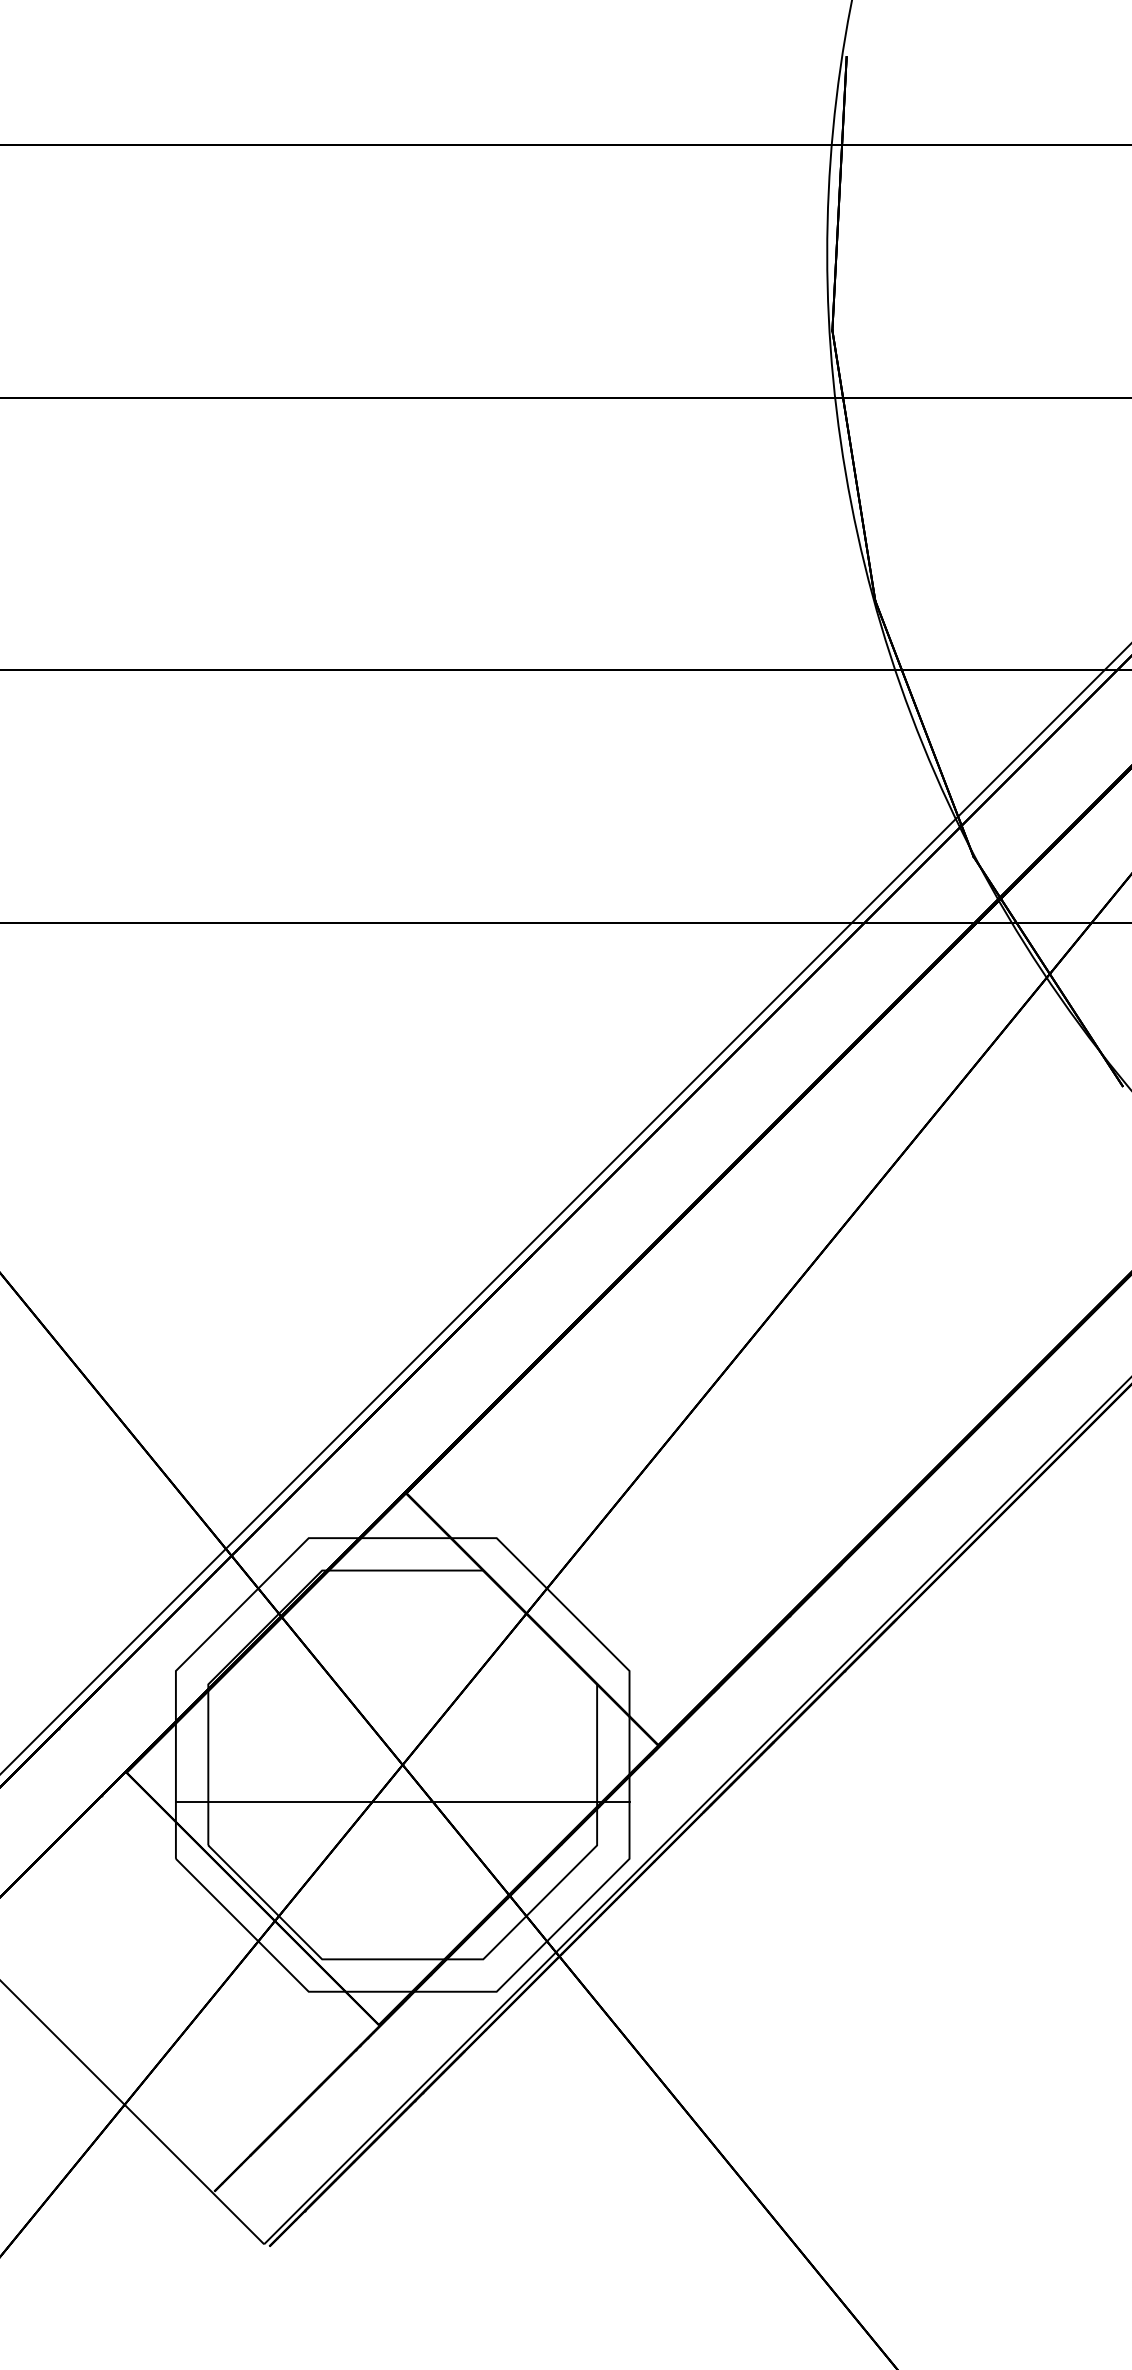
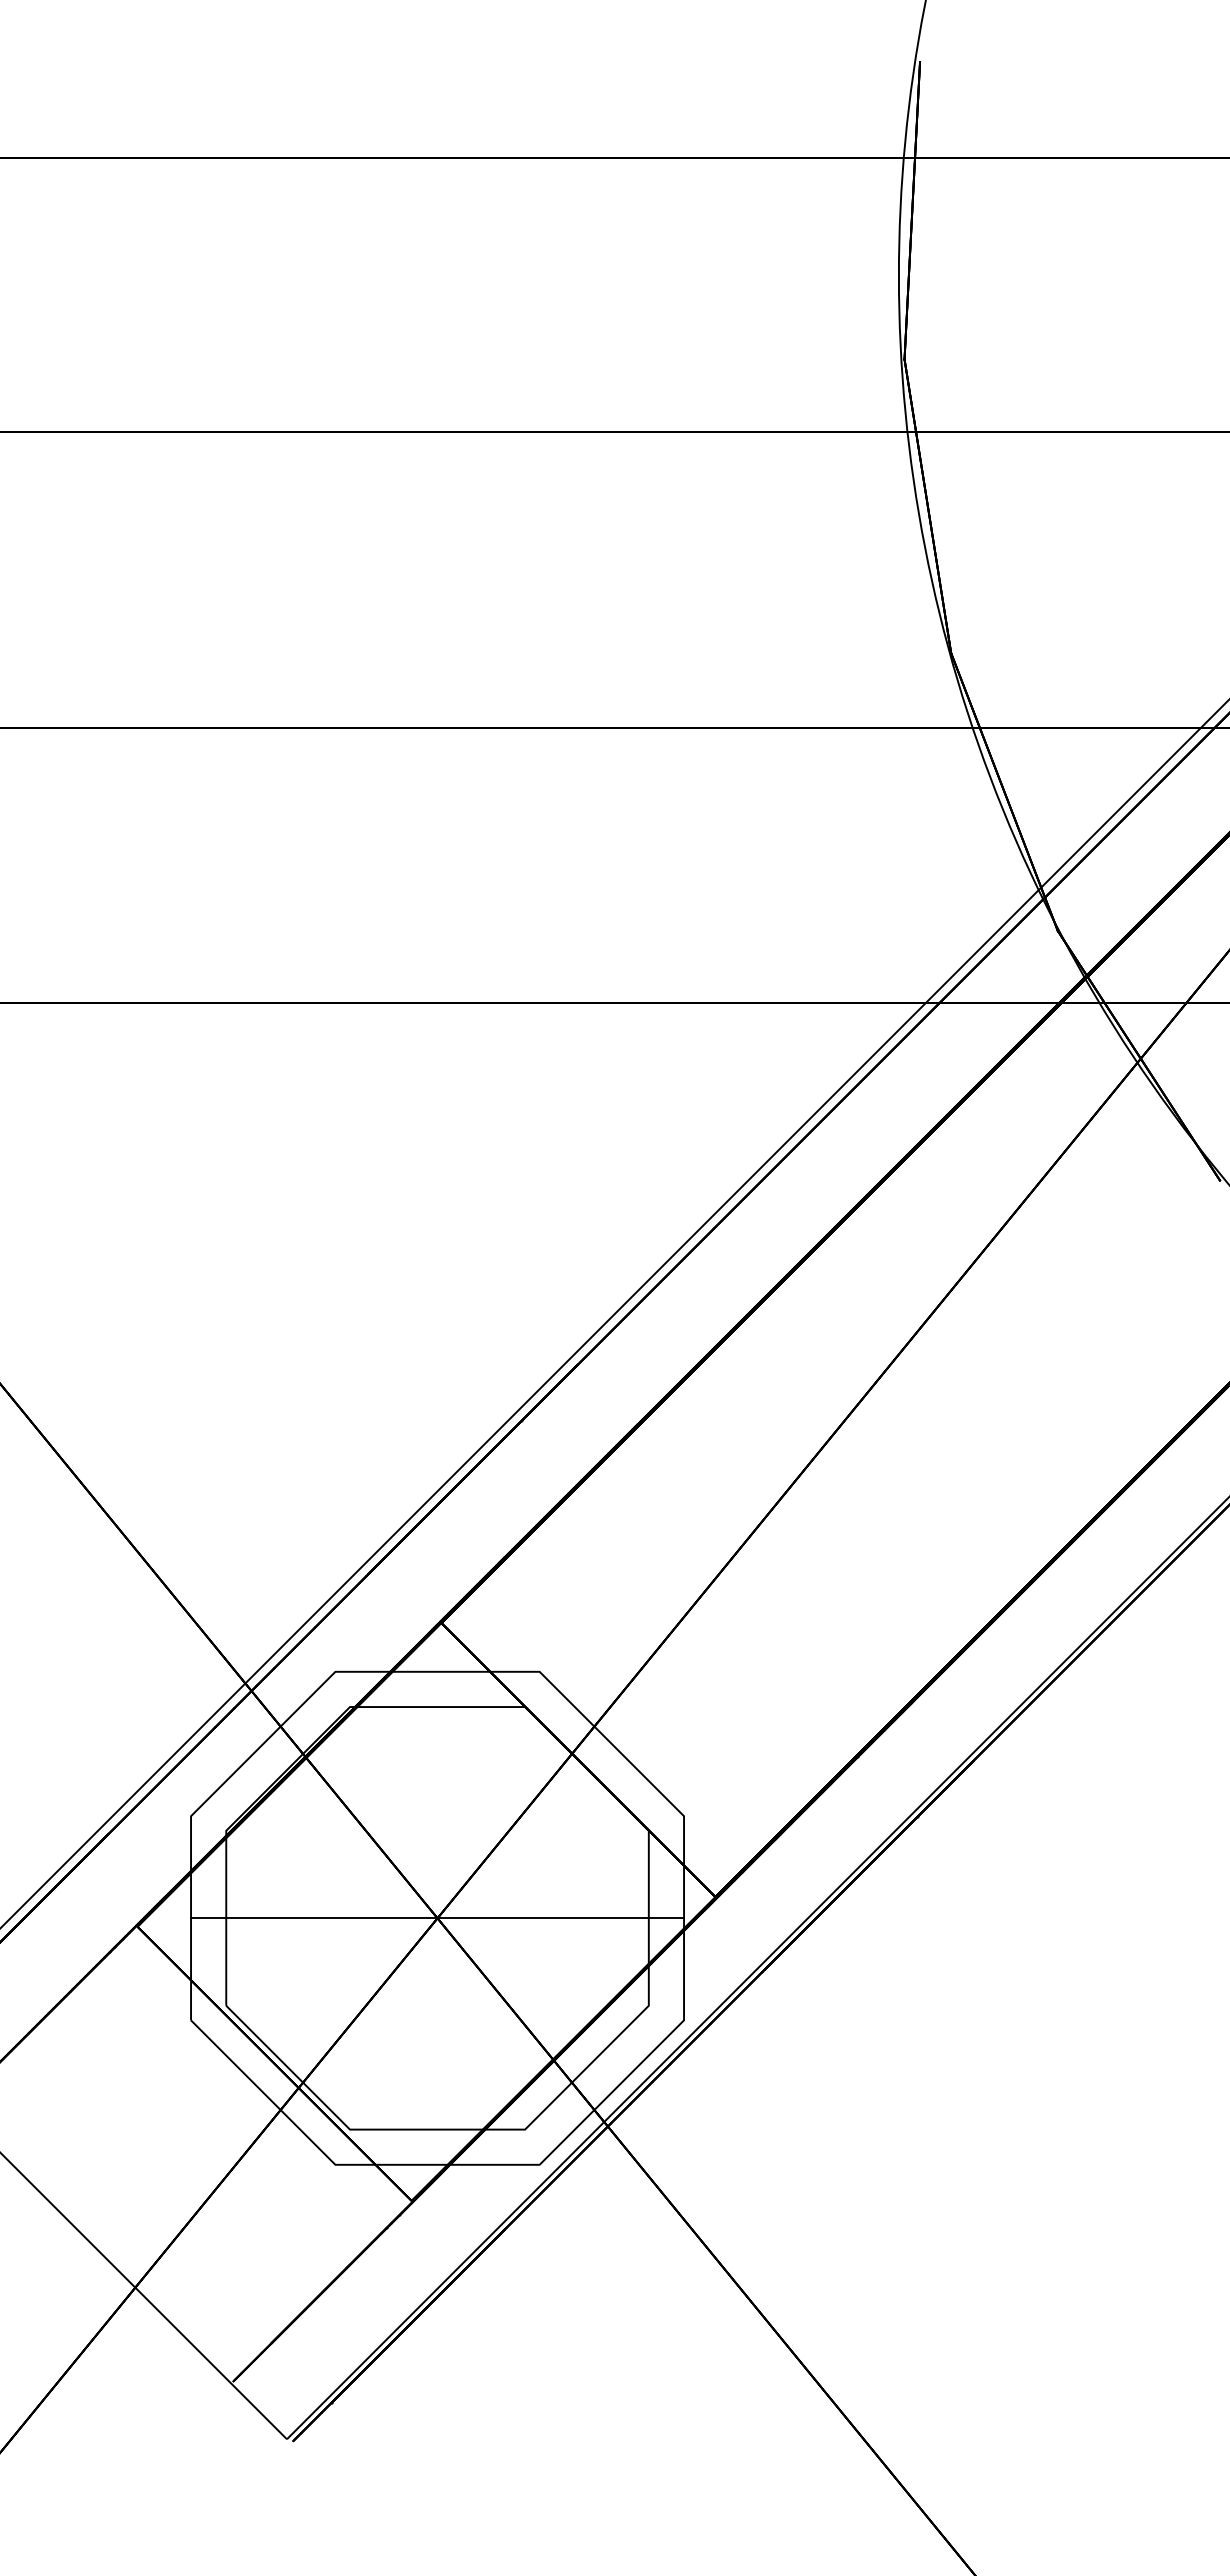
line: (402, 1801) -> (437, 1918), moved

